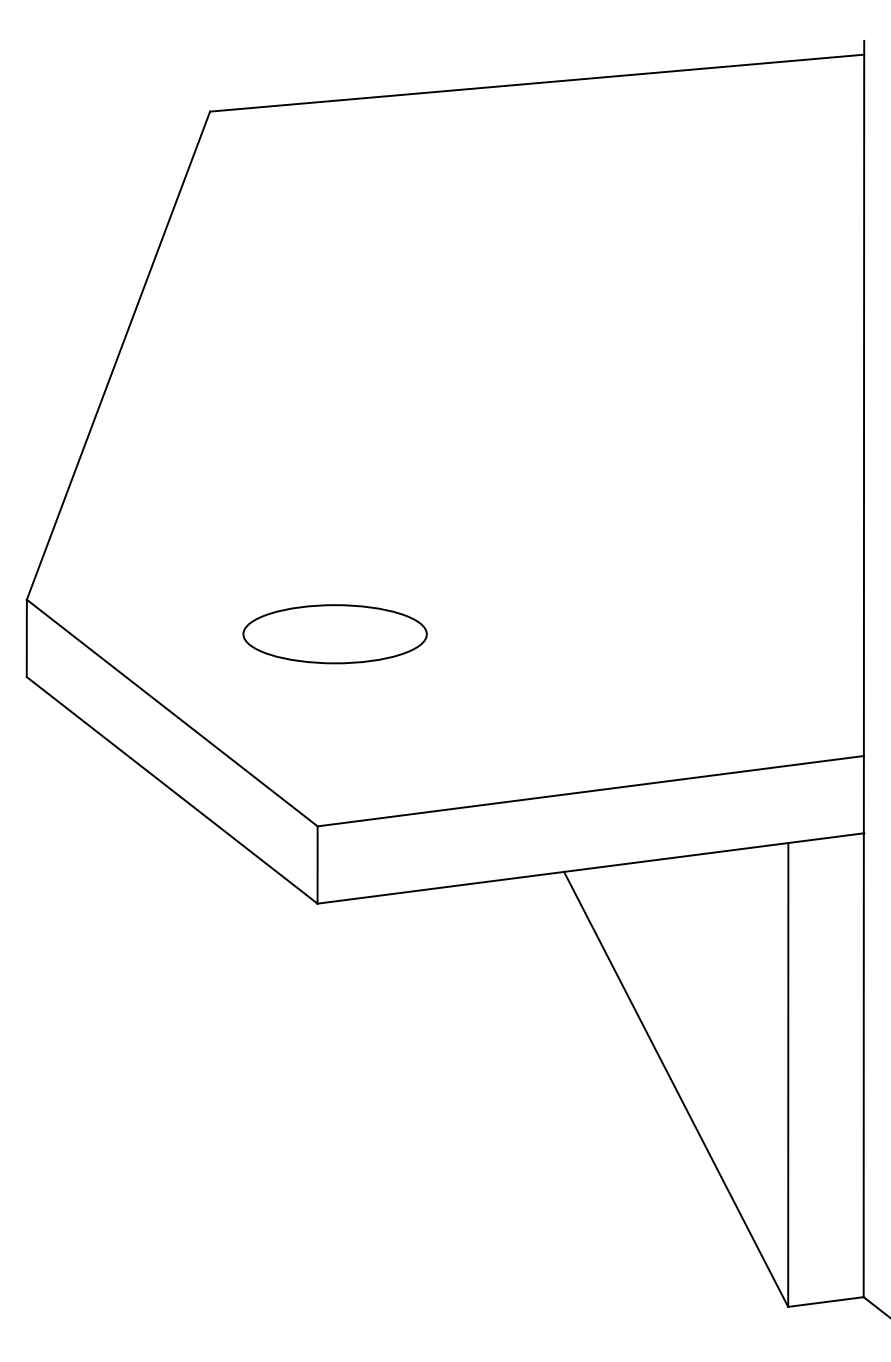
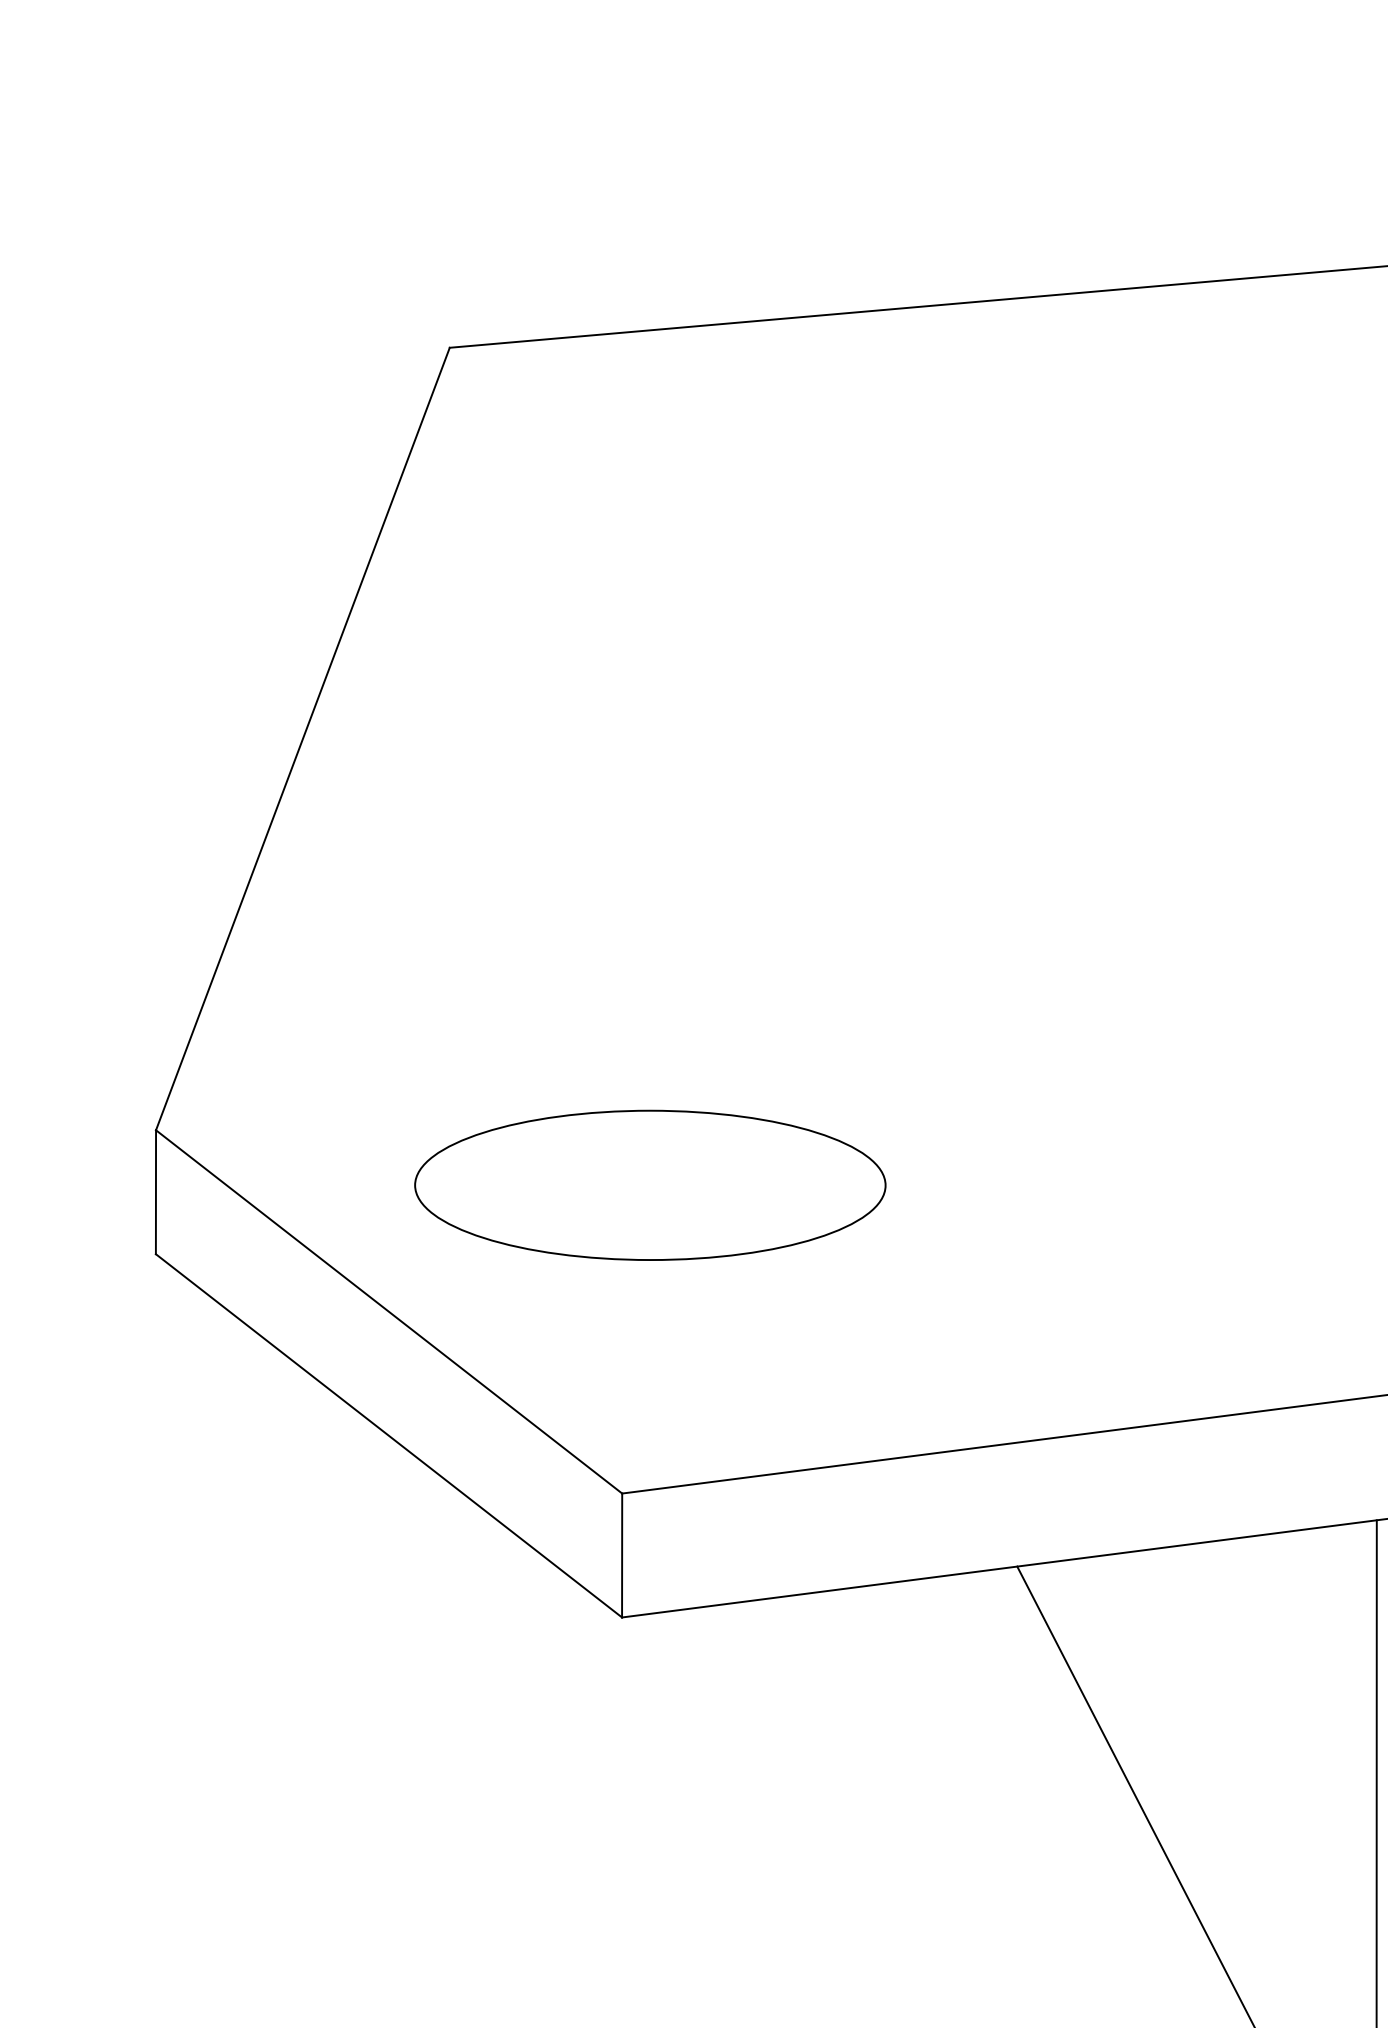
part: (334, 634) -> (649, 1185), size x1.6

